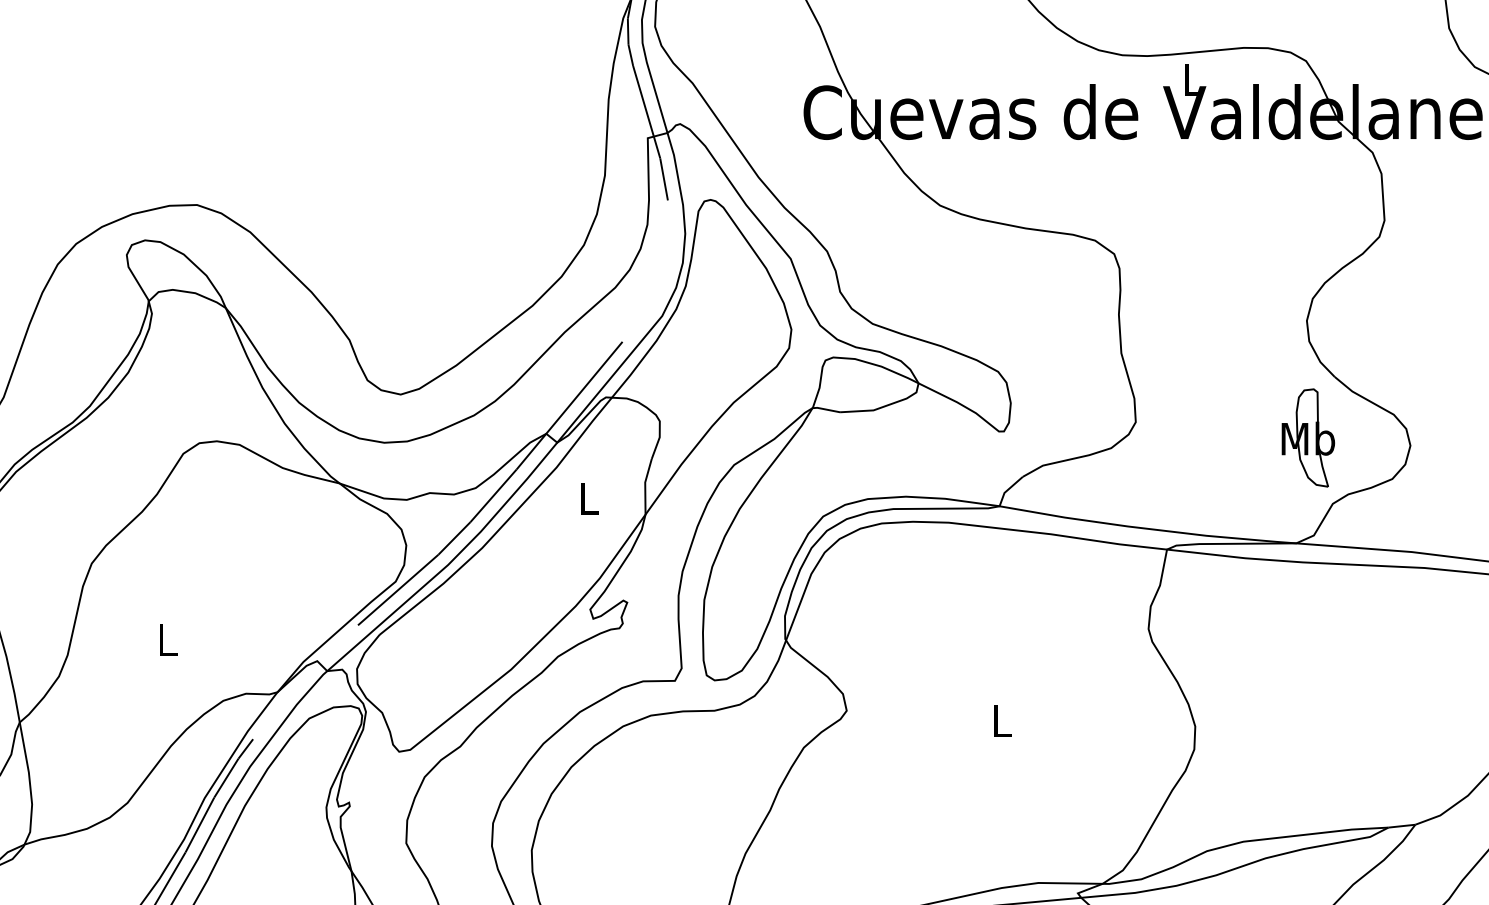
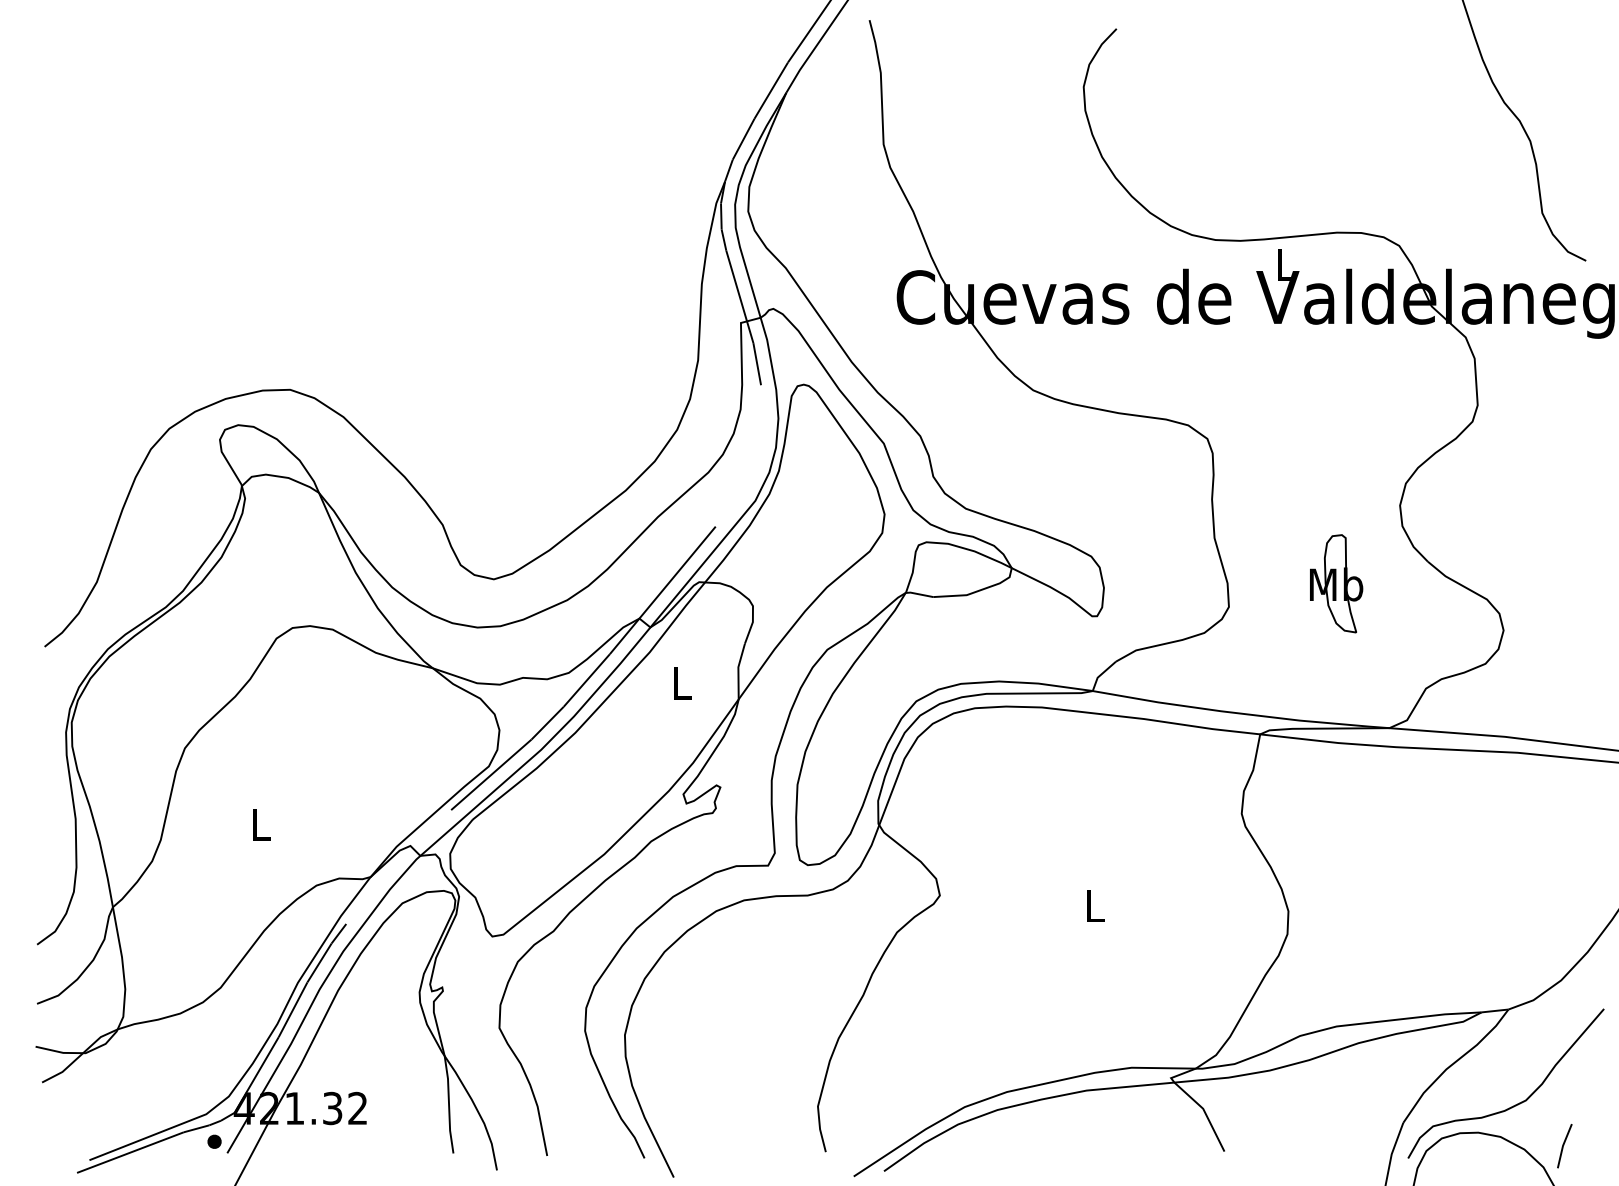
part: (1308, 437) -> (1336, 583), moved

